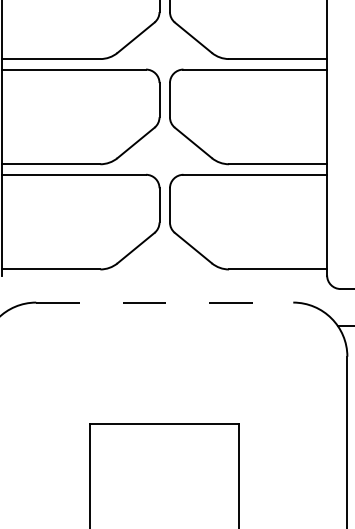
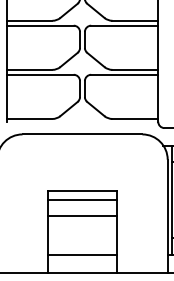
line: (164, 302) -> (82, 134), dashed -> solid
line: (164, 442) -> (82, 199), added
line: (164, 476) -> (82, 215), added

